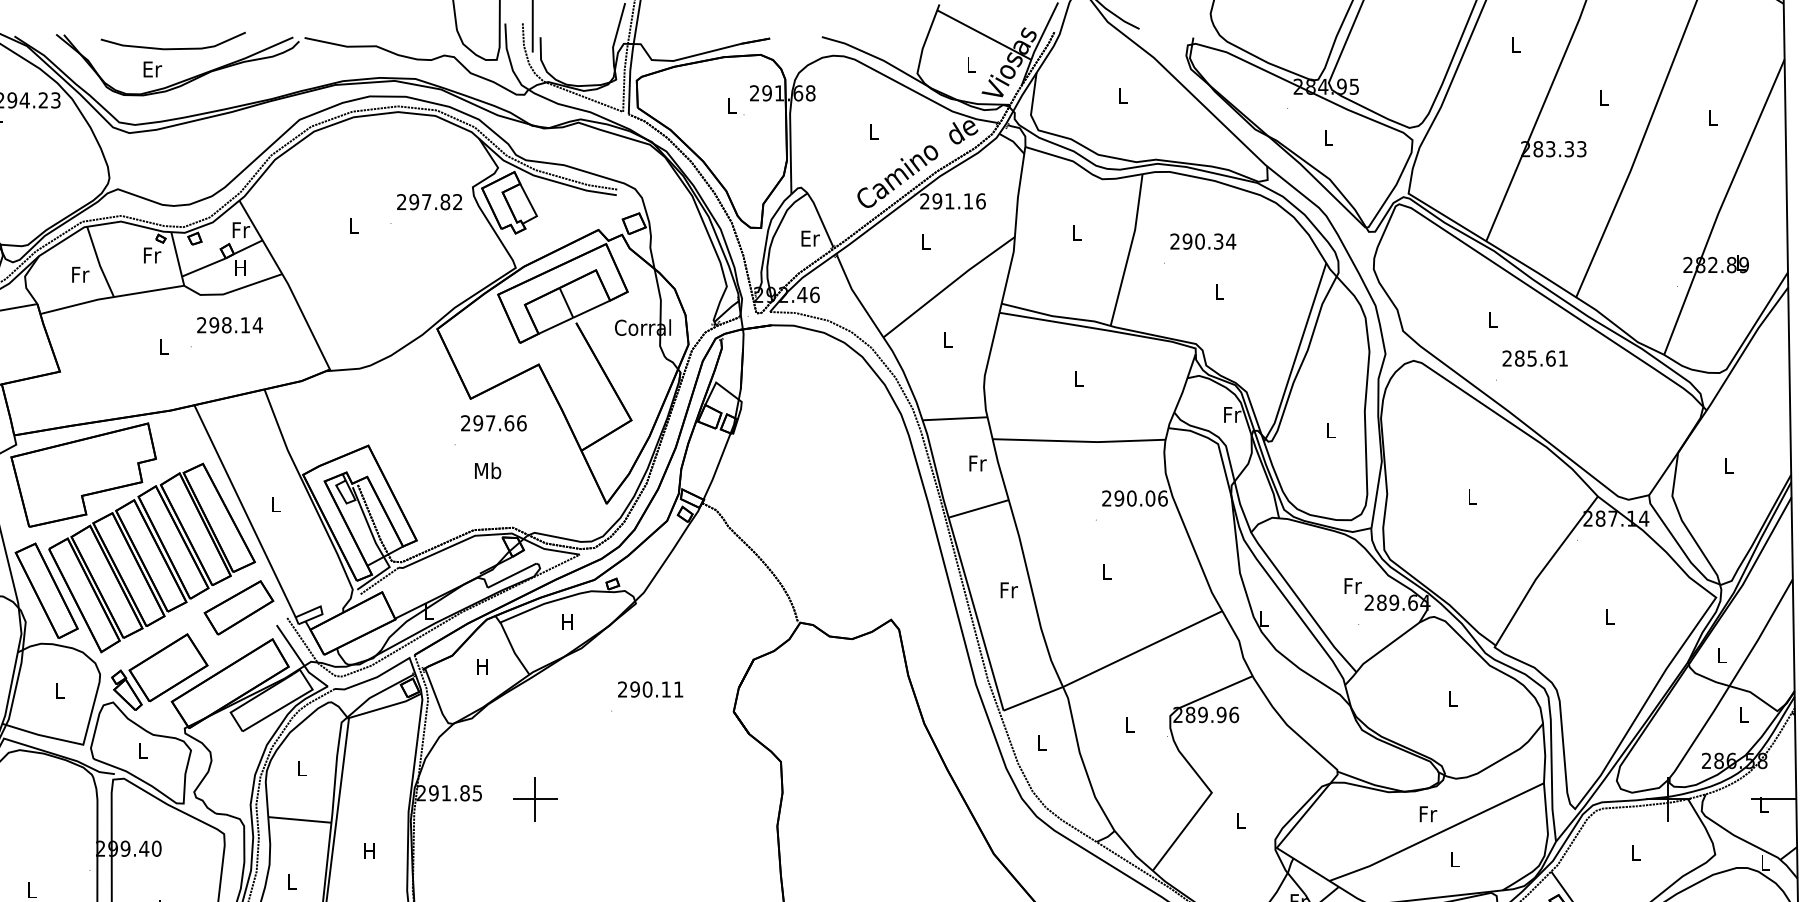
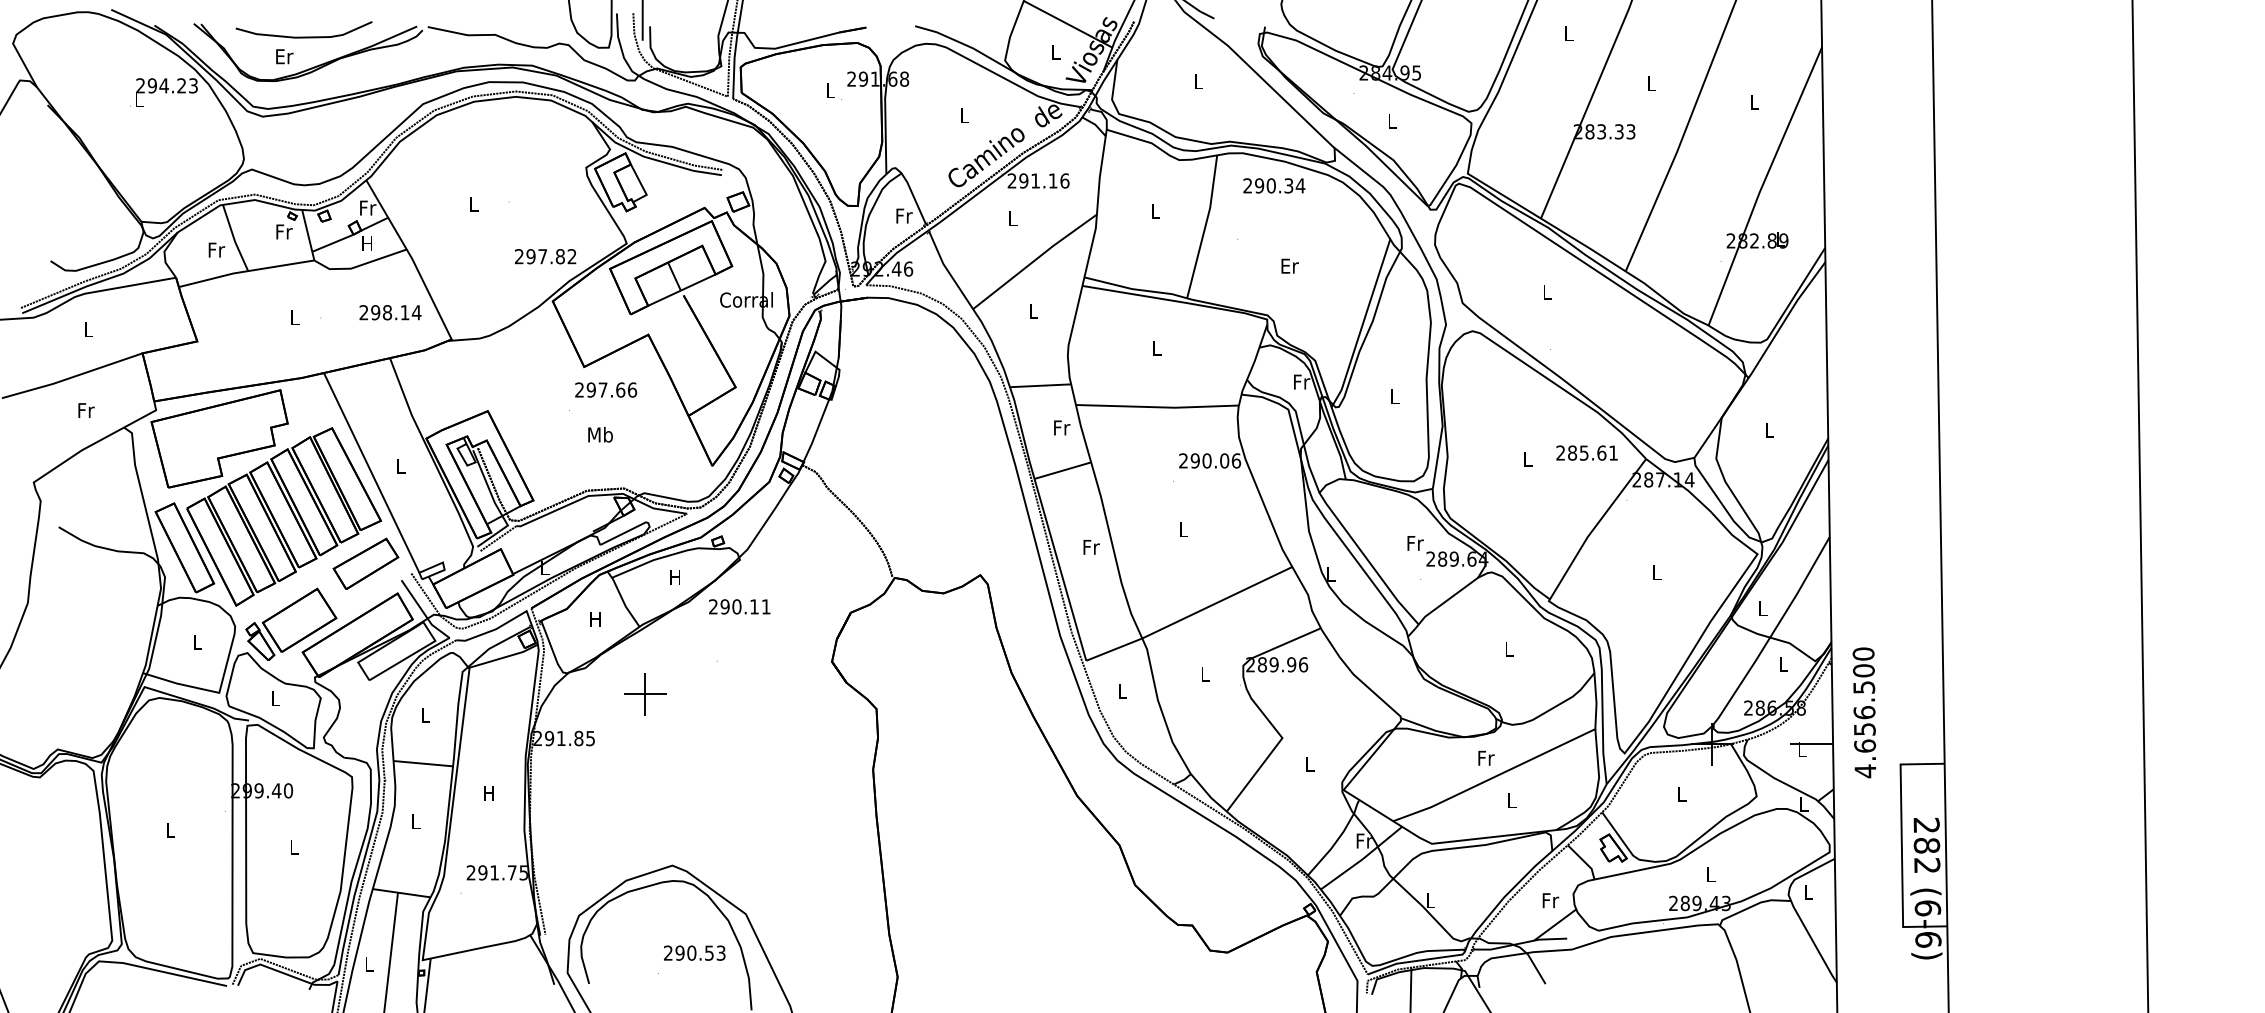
text: (429, 201) -> (545, 256), moved
text: (810, 238) -> (904, 215), Er -> Fr
text: (1203, 241) -> (1274, 185), moved
text: (1219, 291) -> (1289, 265), L -> Er
text: (230, 325) -> (390, 312), moved
text: (1534, 357) -> (1586, 452), moved
text: (650, 689) -> (739, 606), moved
part: (535, 799) -> (645, 694), moved

